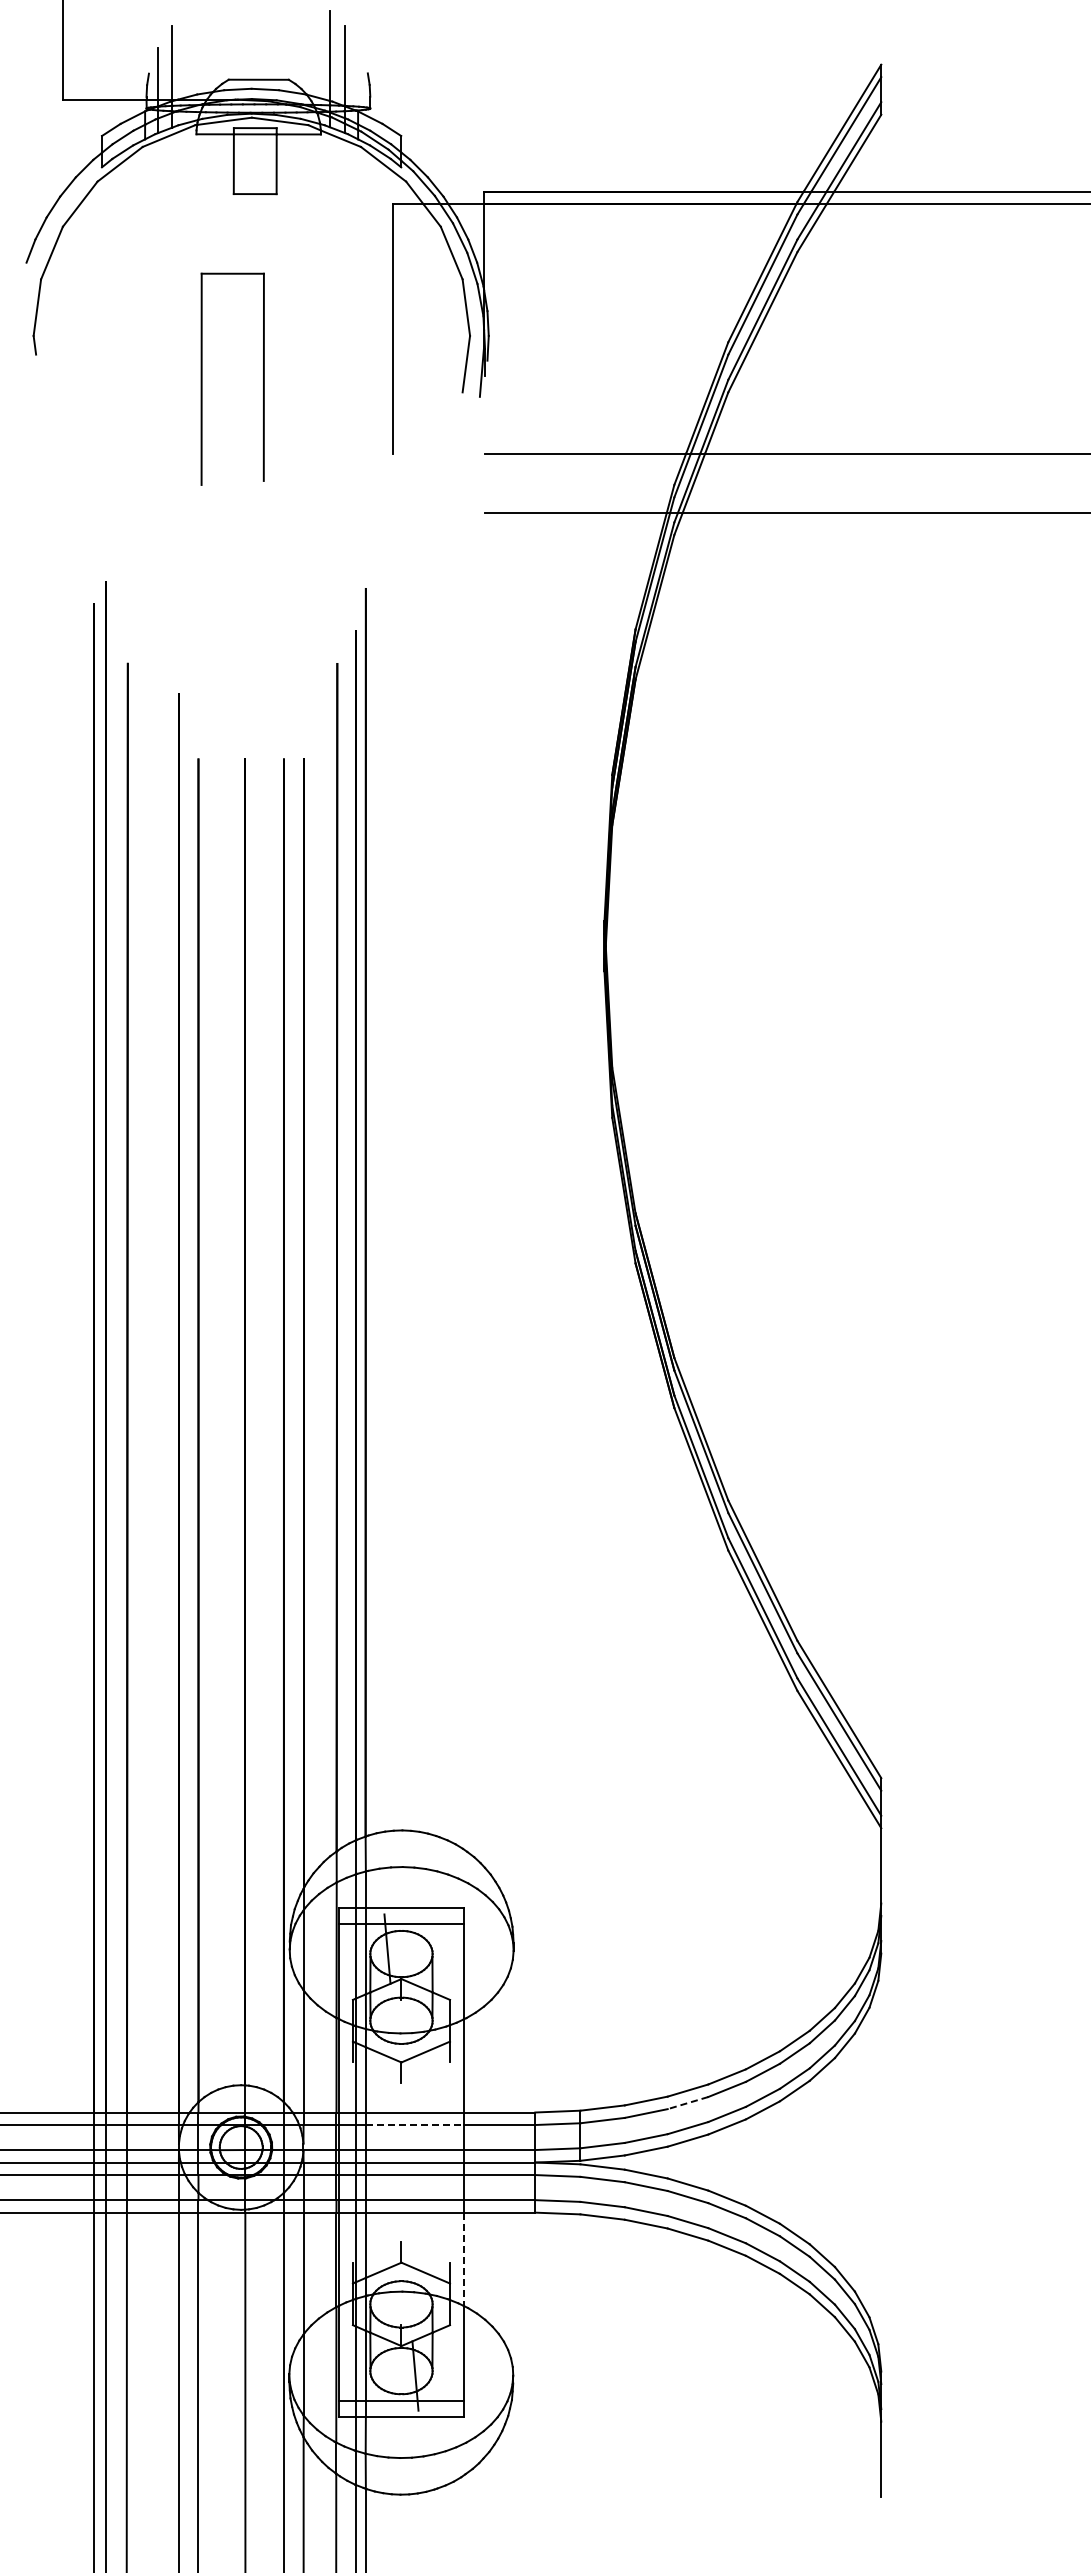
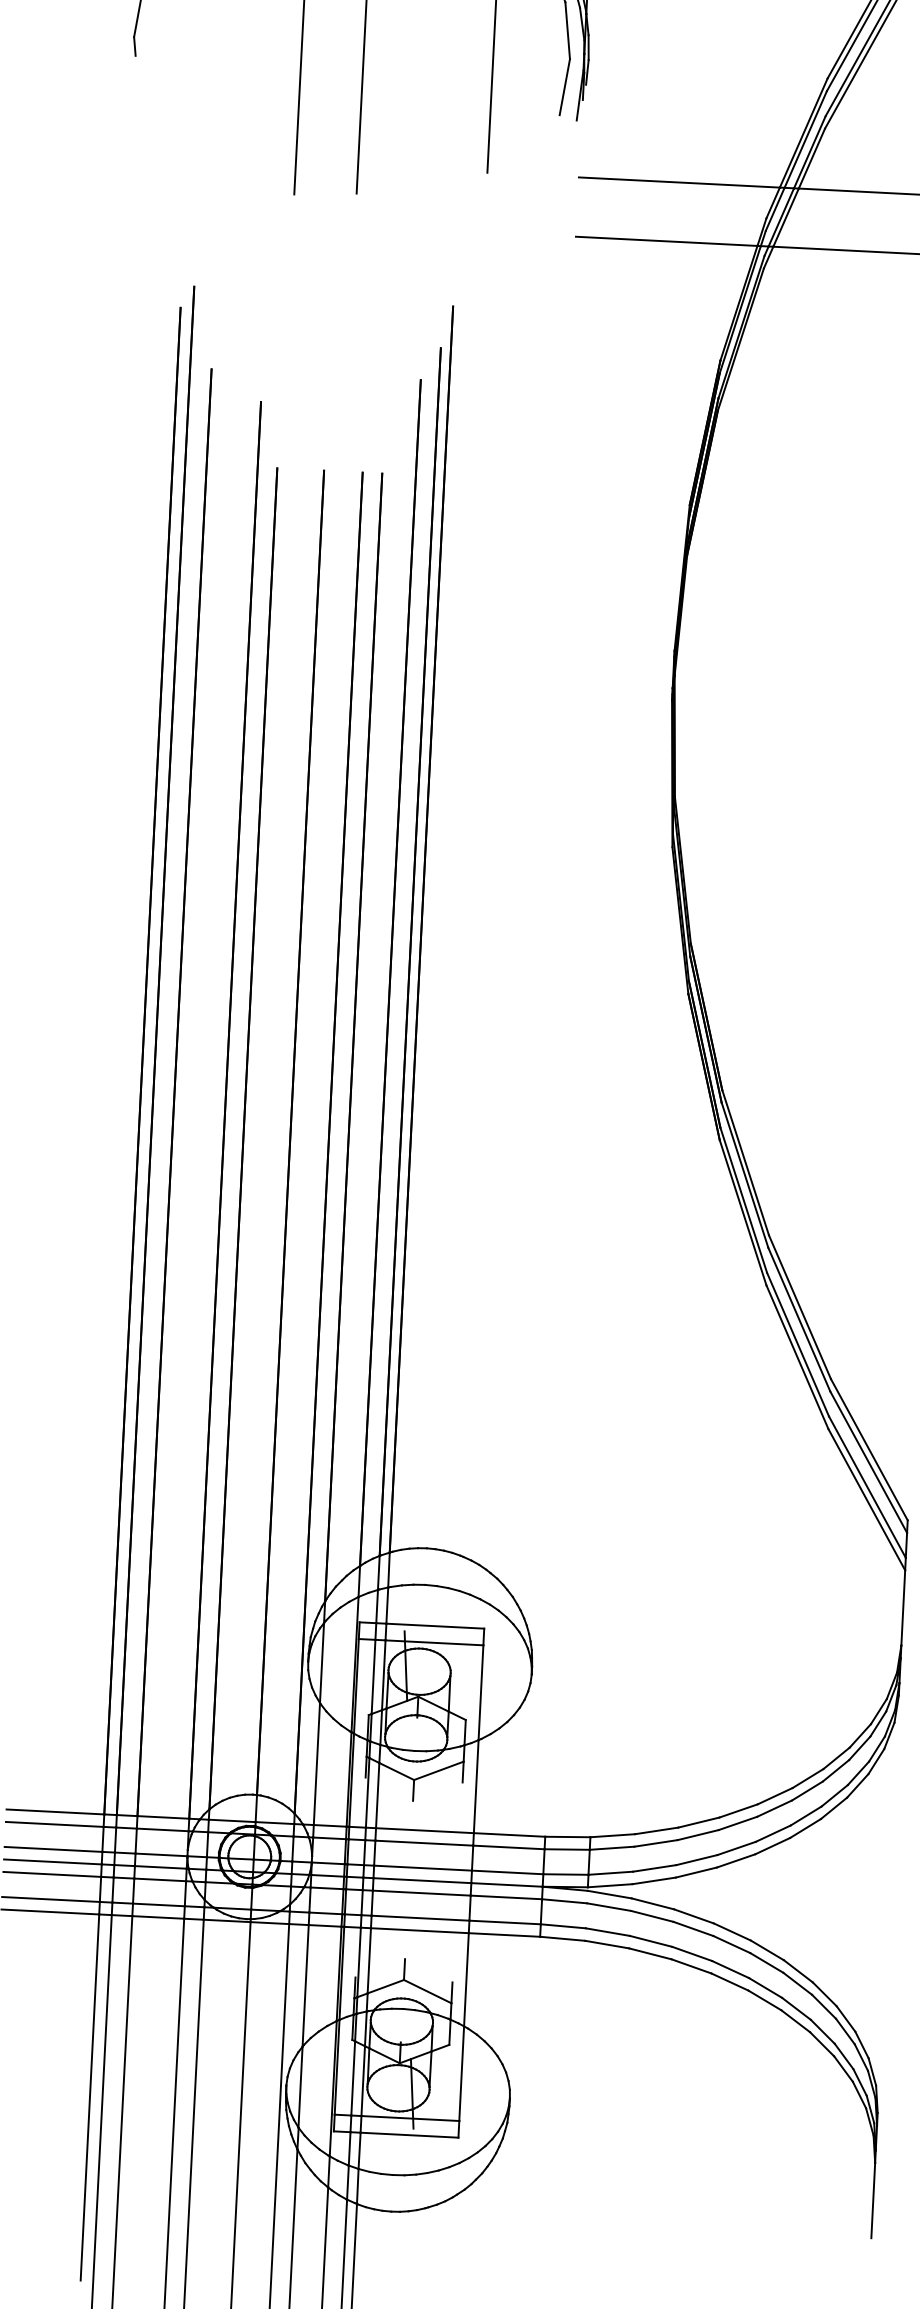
line: (687, 2103) -> (697, 1835), dashed -> solid
line: (414, 2125) -> (423, 1843), dashed -> solid
line: (463, 2259) -> (466, 1979), dashed -> solid

